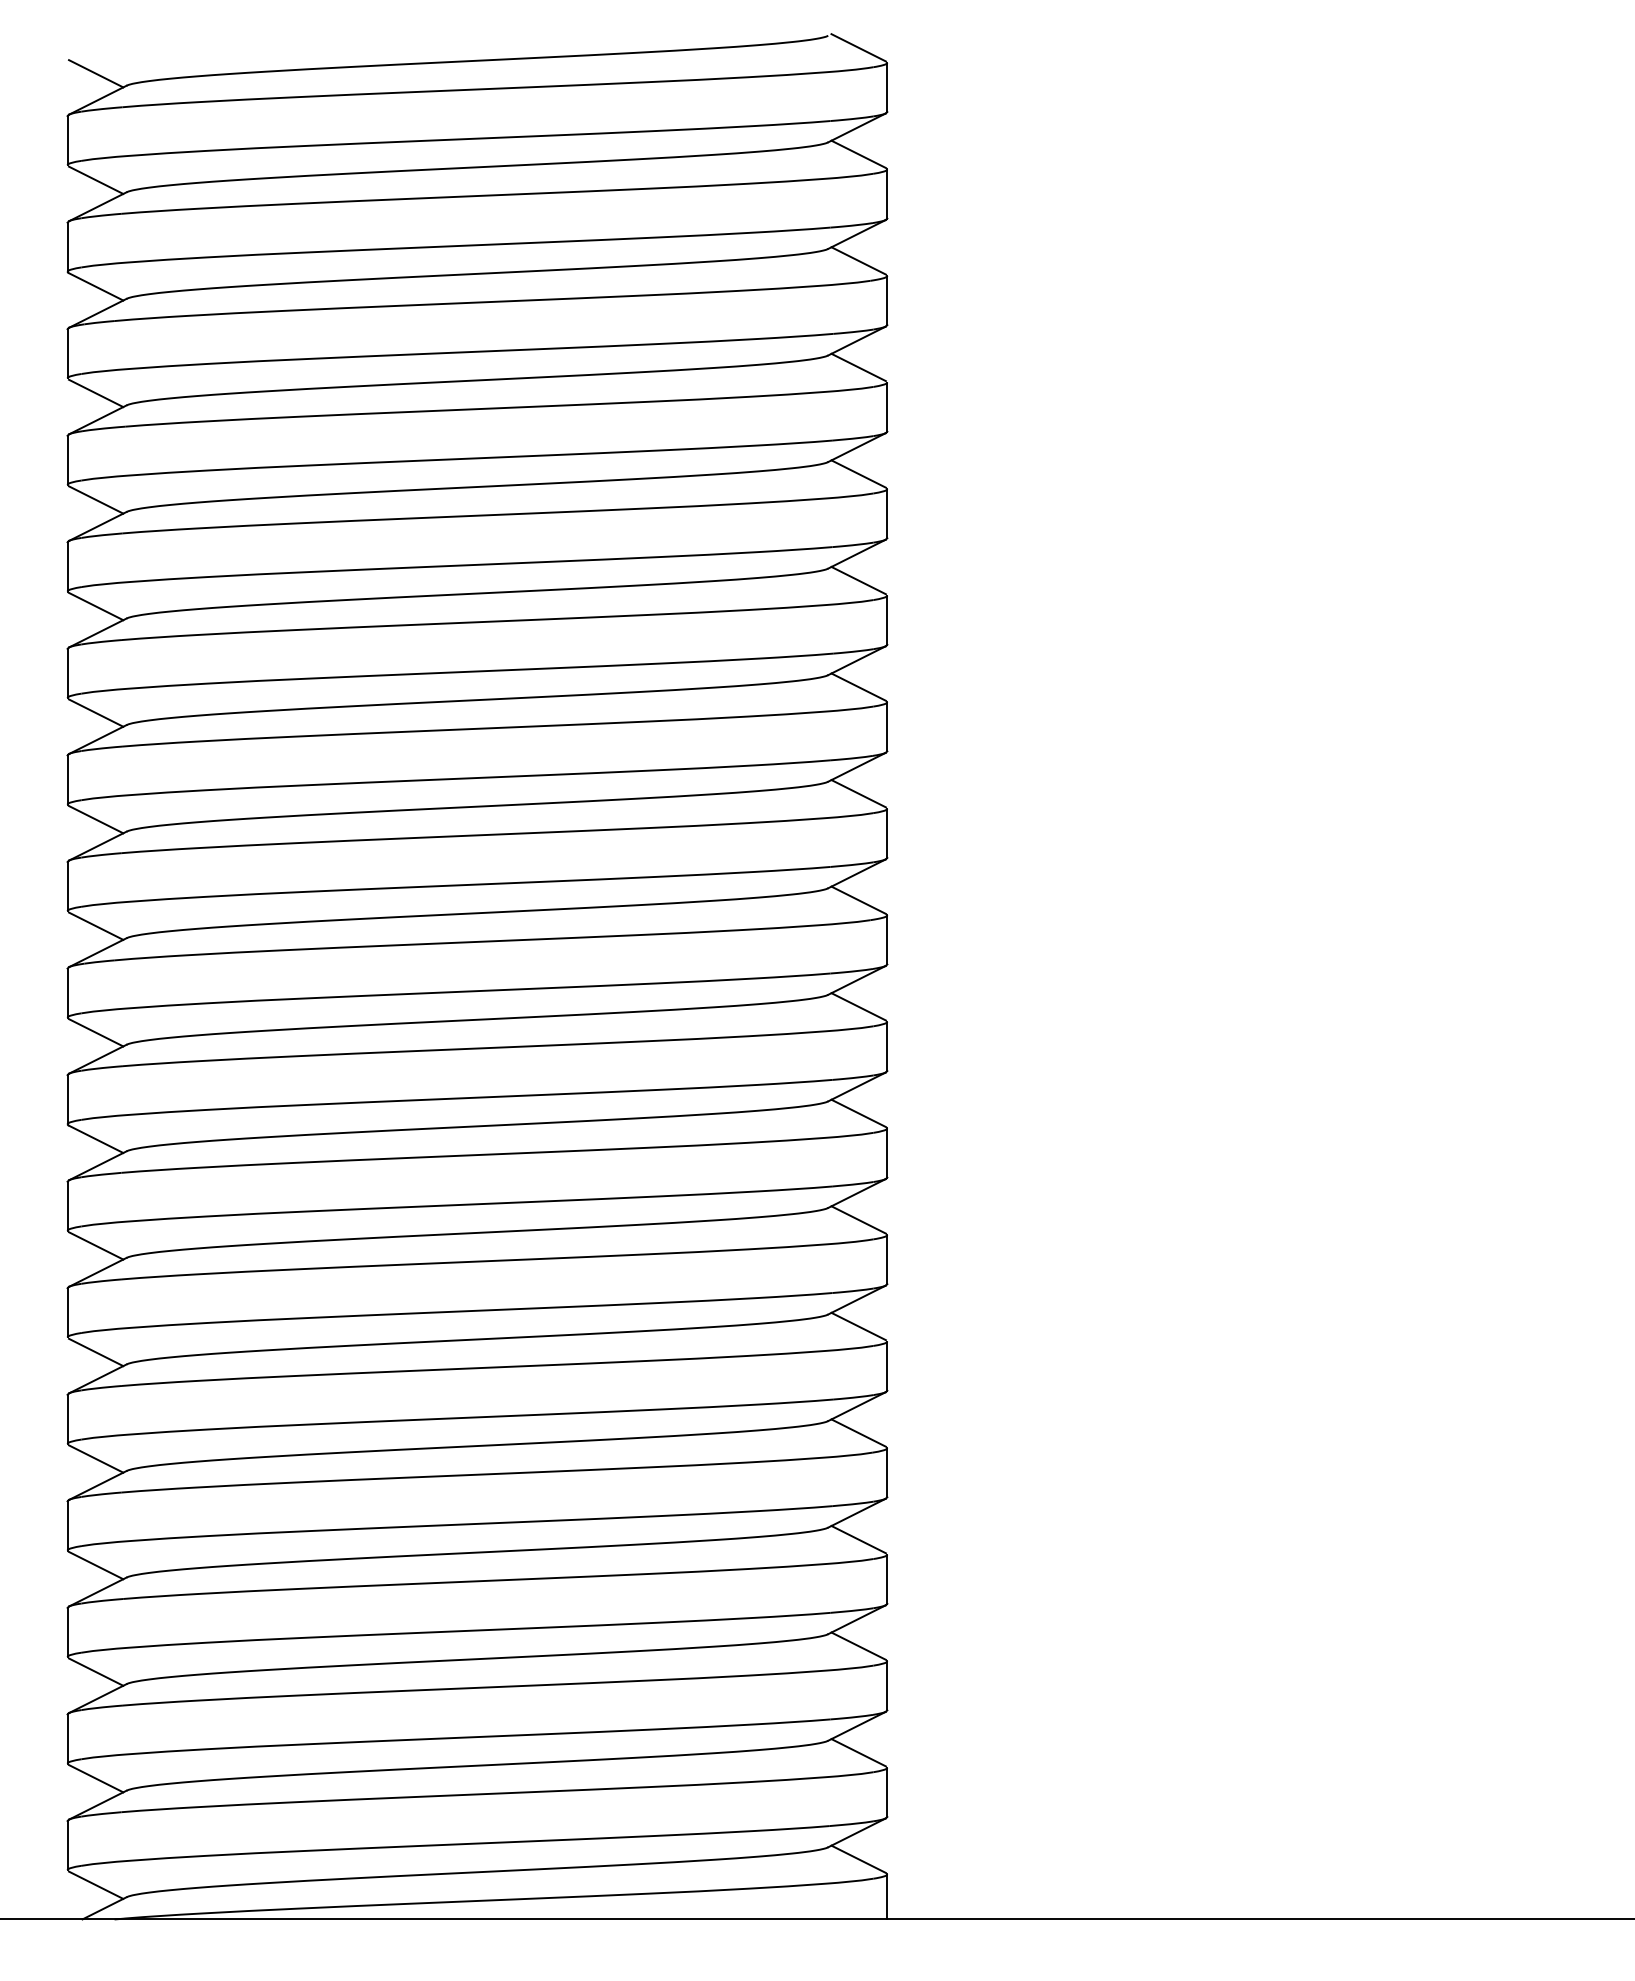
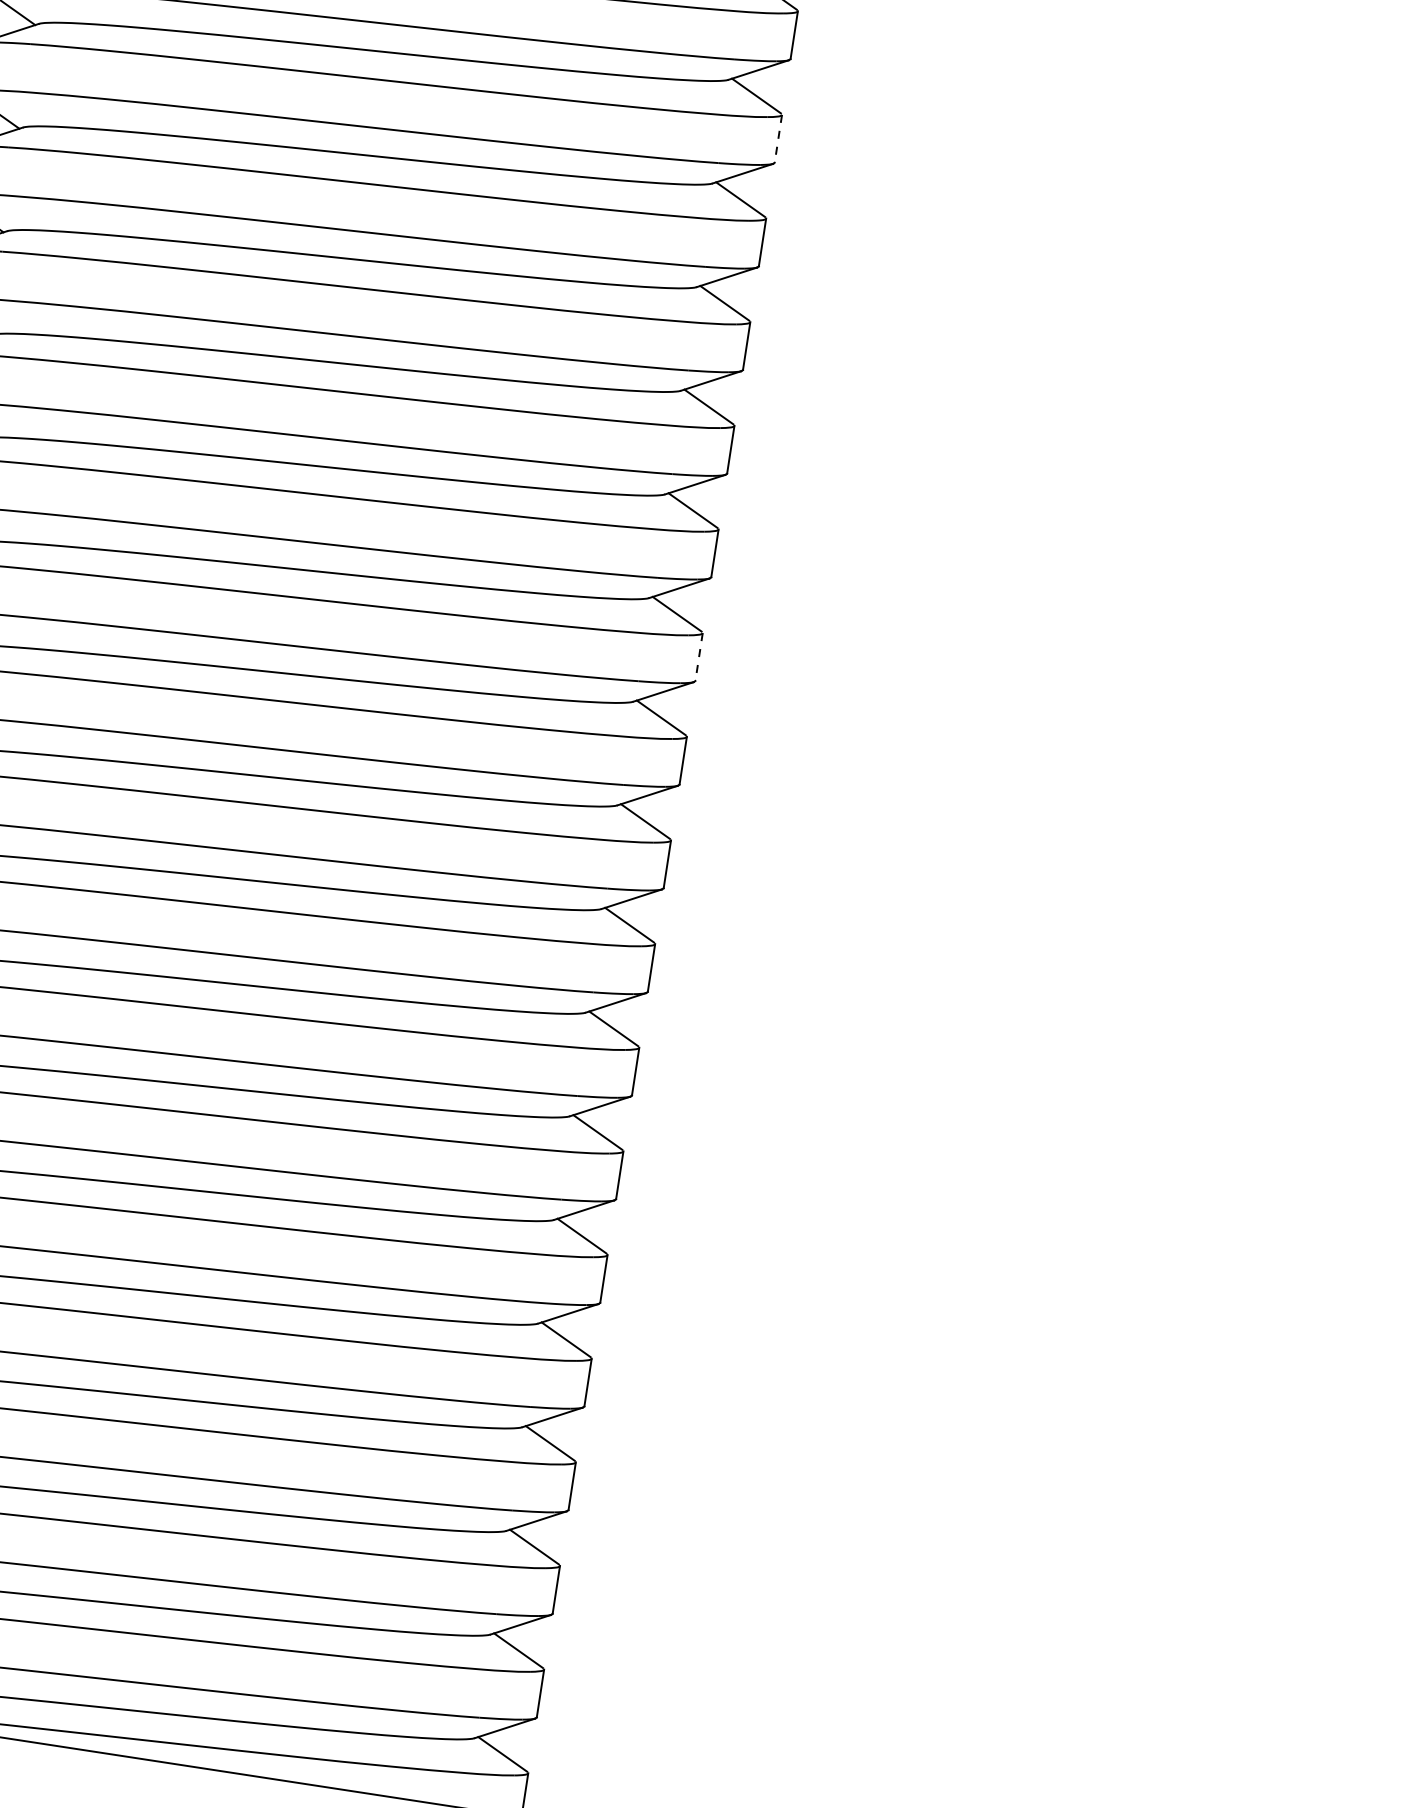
line: (887, 193) -> (778, 138), solid -> dashed
line: (887, 726) -> (699, 656), solid -> dashed

